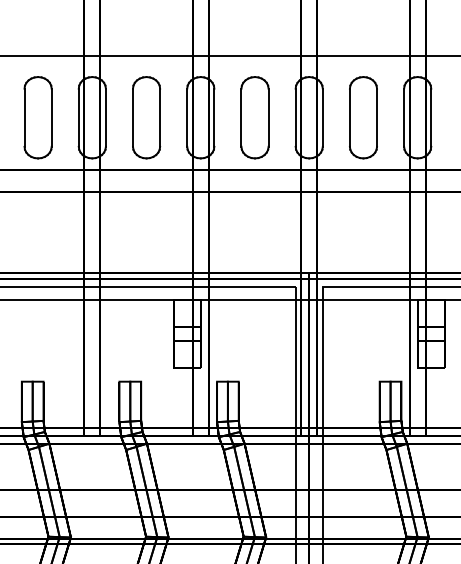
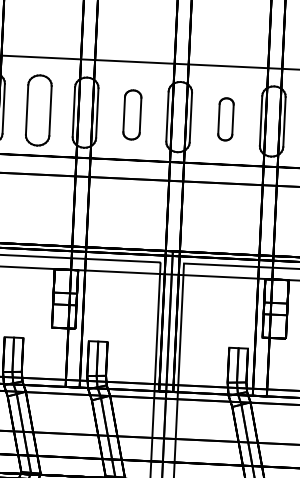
part: (254, 117) -> (131, 114), size x0.7
part: (363, 117) -> (226, 119), size x0.6

